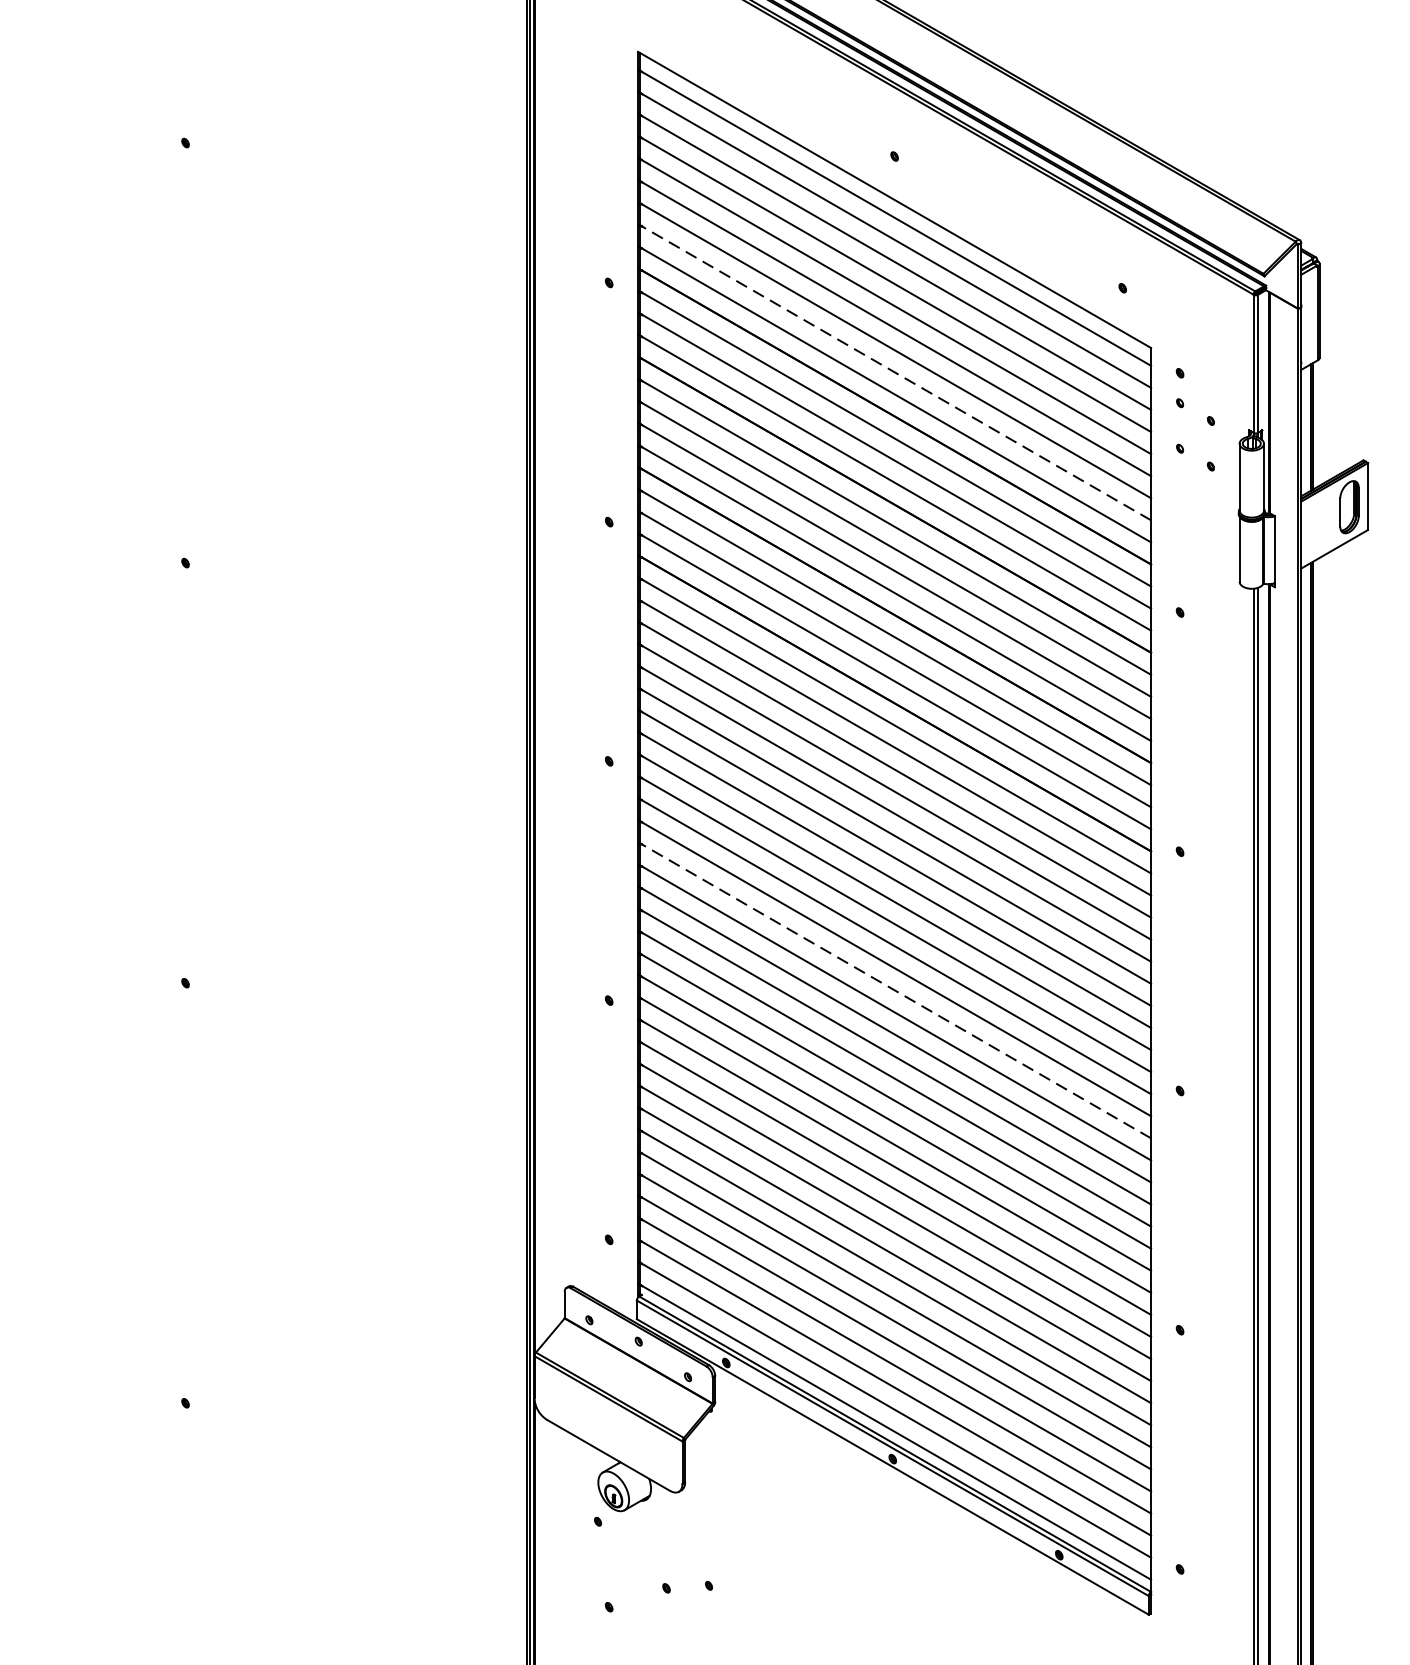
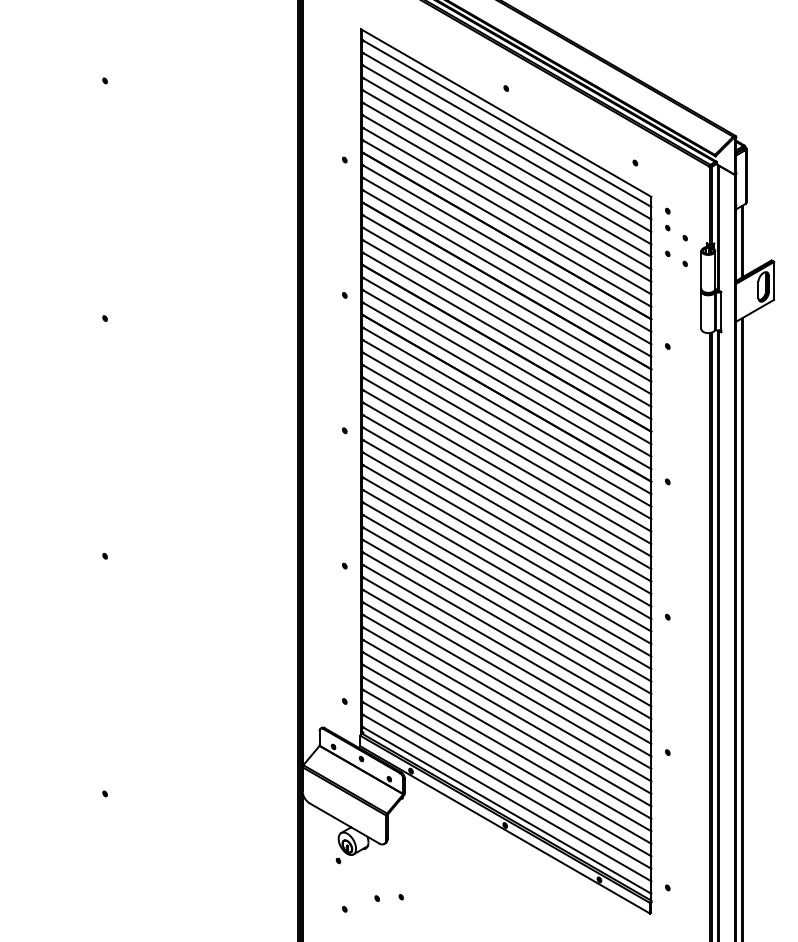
line: (895, 372) -> (506, 210), dashed -> solid
line: (895, 990) -> (506, 560), dashed -> solid

